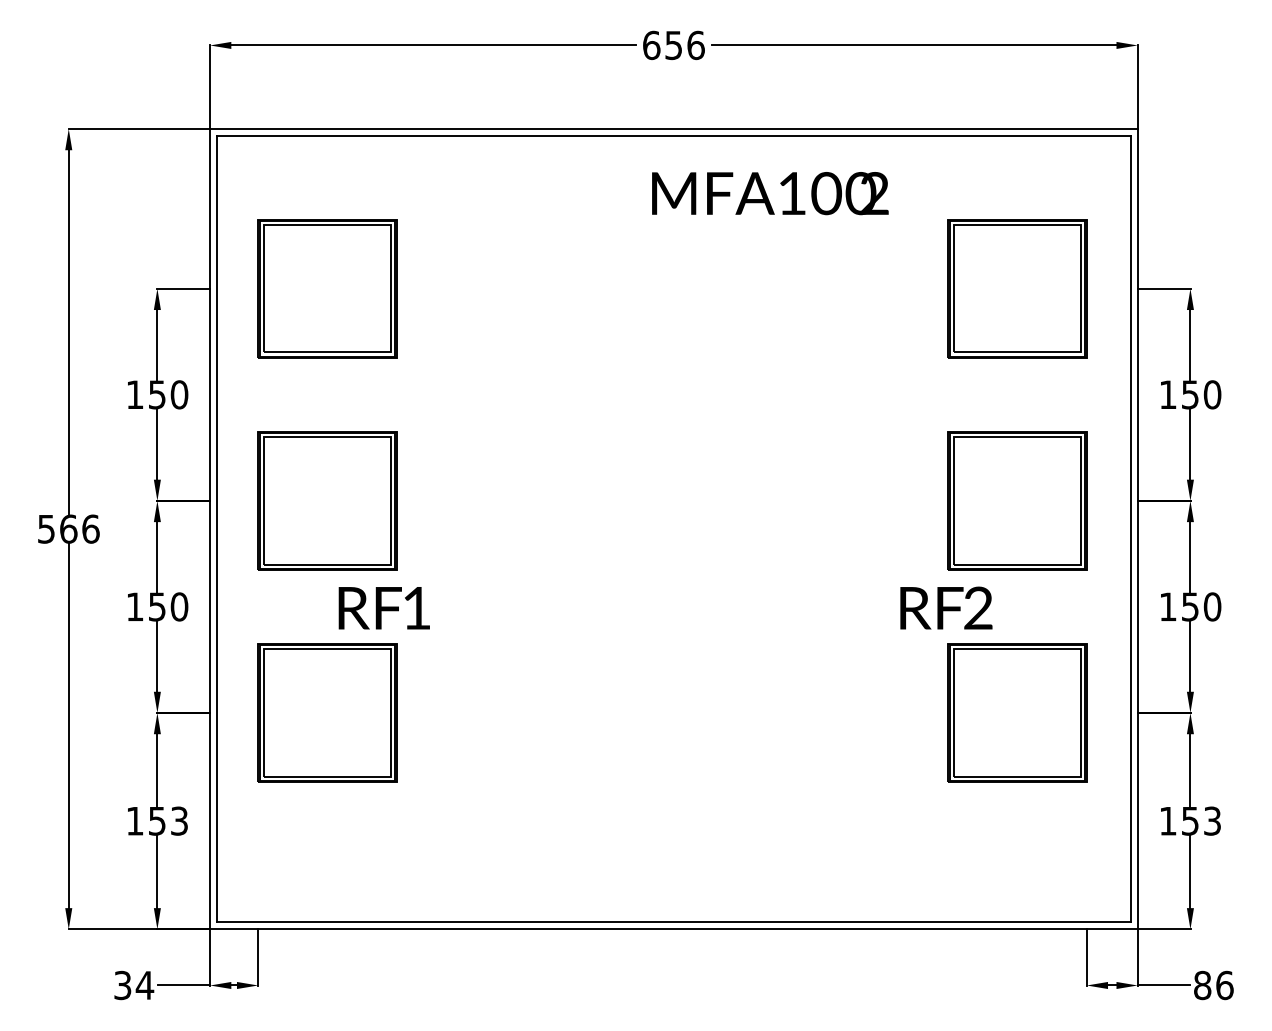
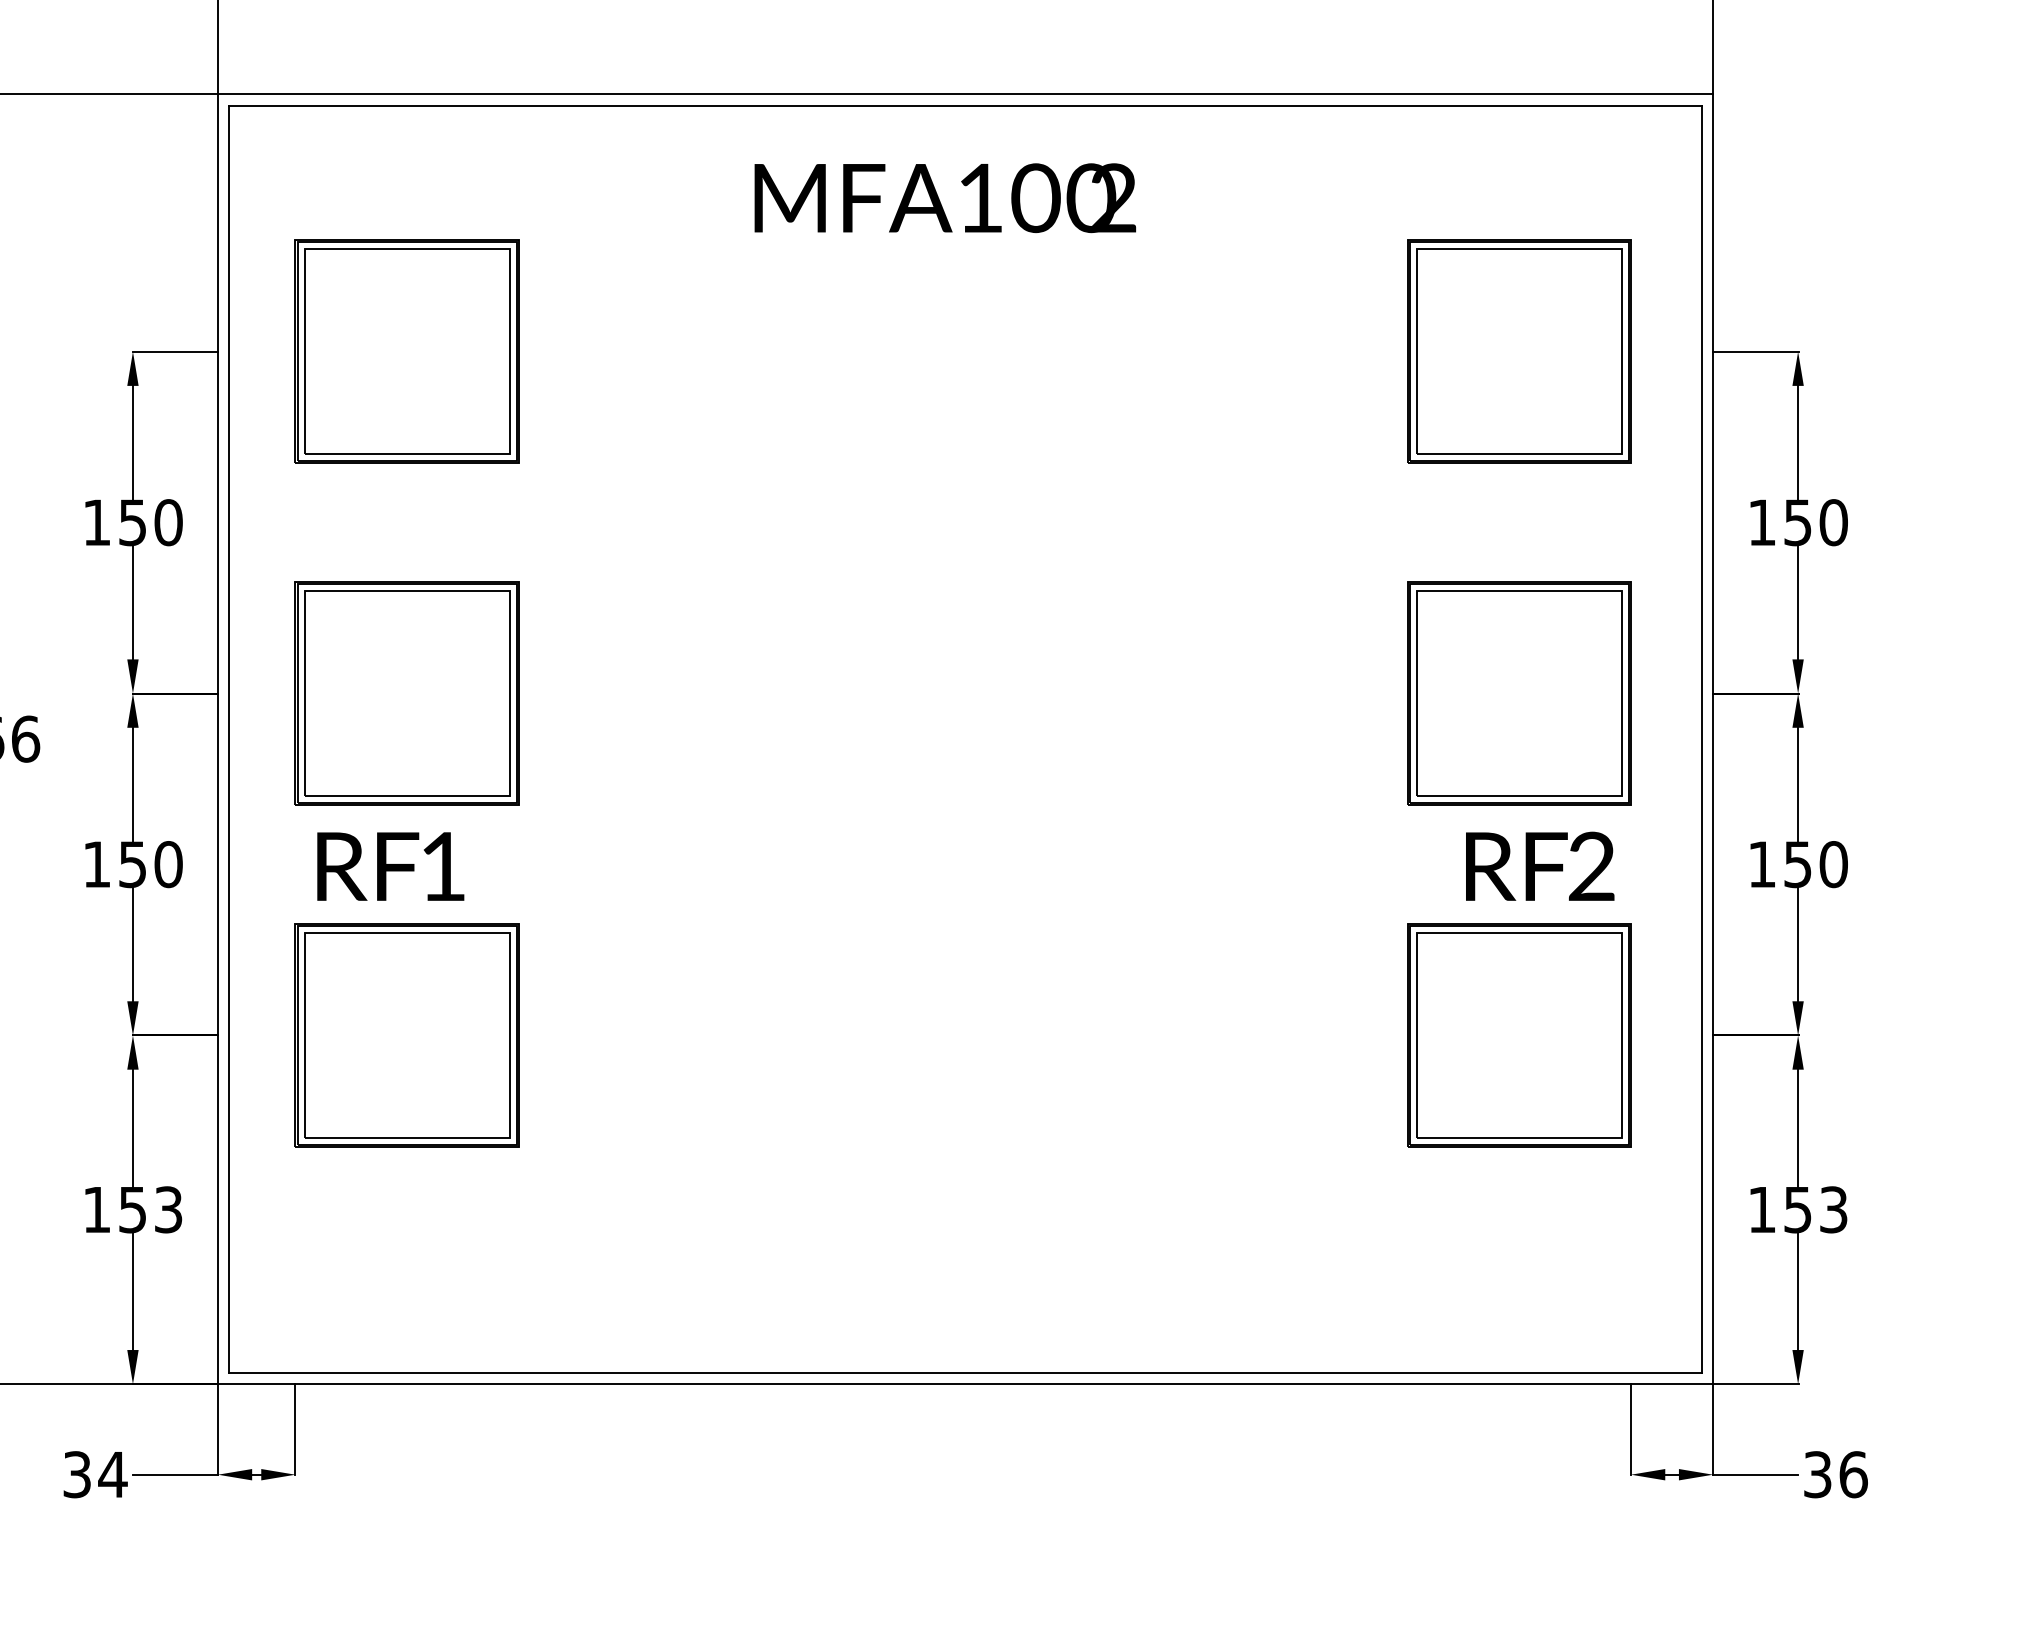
text: (770, 193) -> (945, 198), moved
text: (946, 607) -> (1540, 865), moved
text: (383, 608) -> (389, 867), moved
text: (1202, 985) -> (1817, 1474), 86 -> 36

